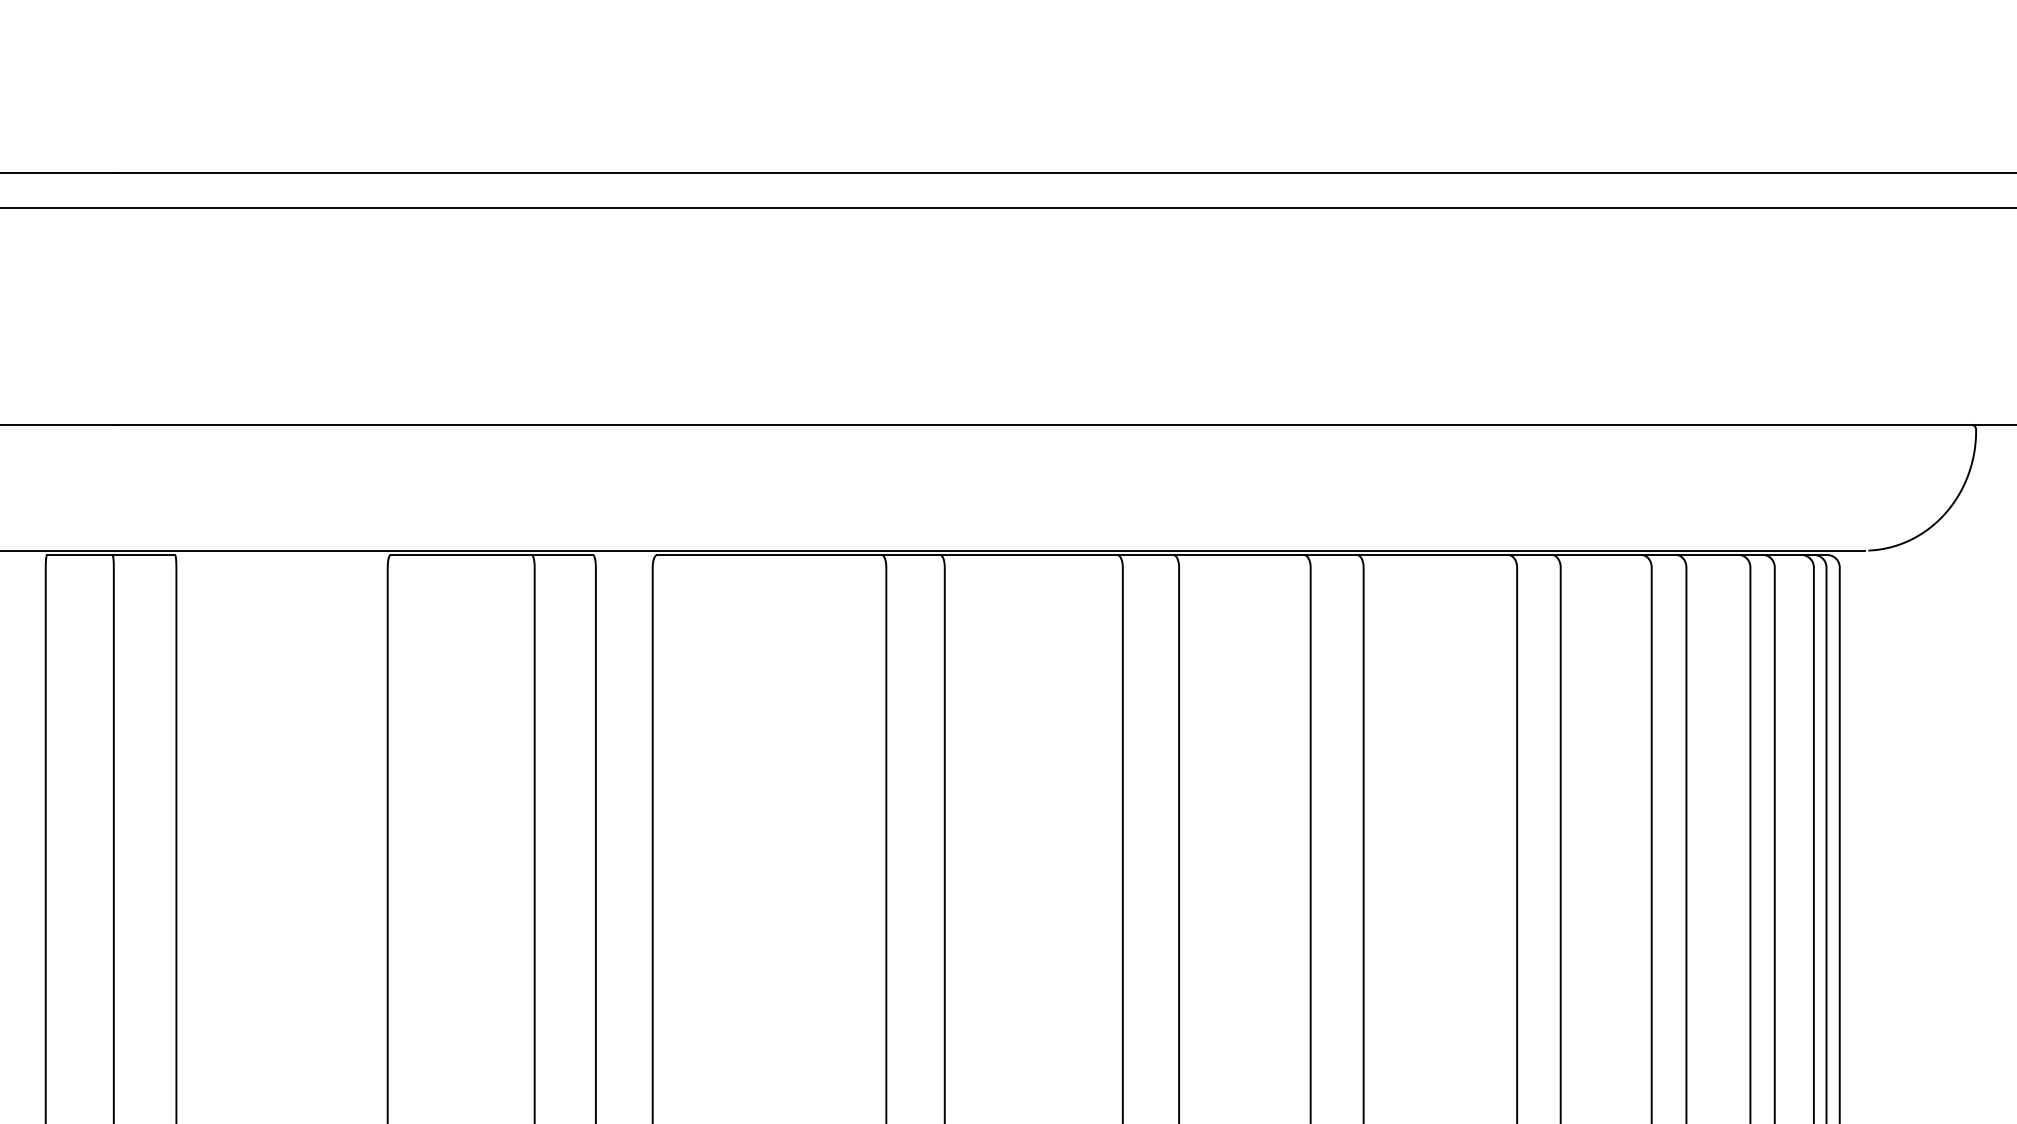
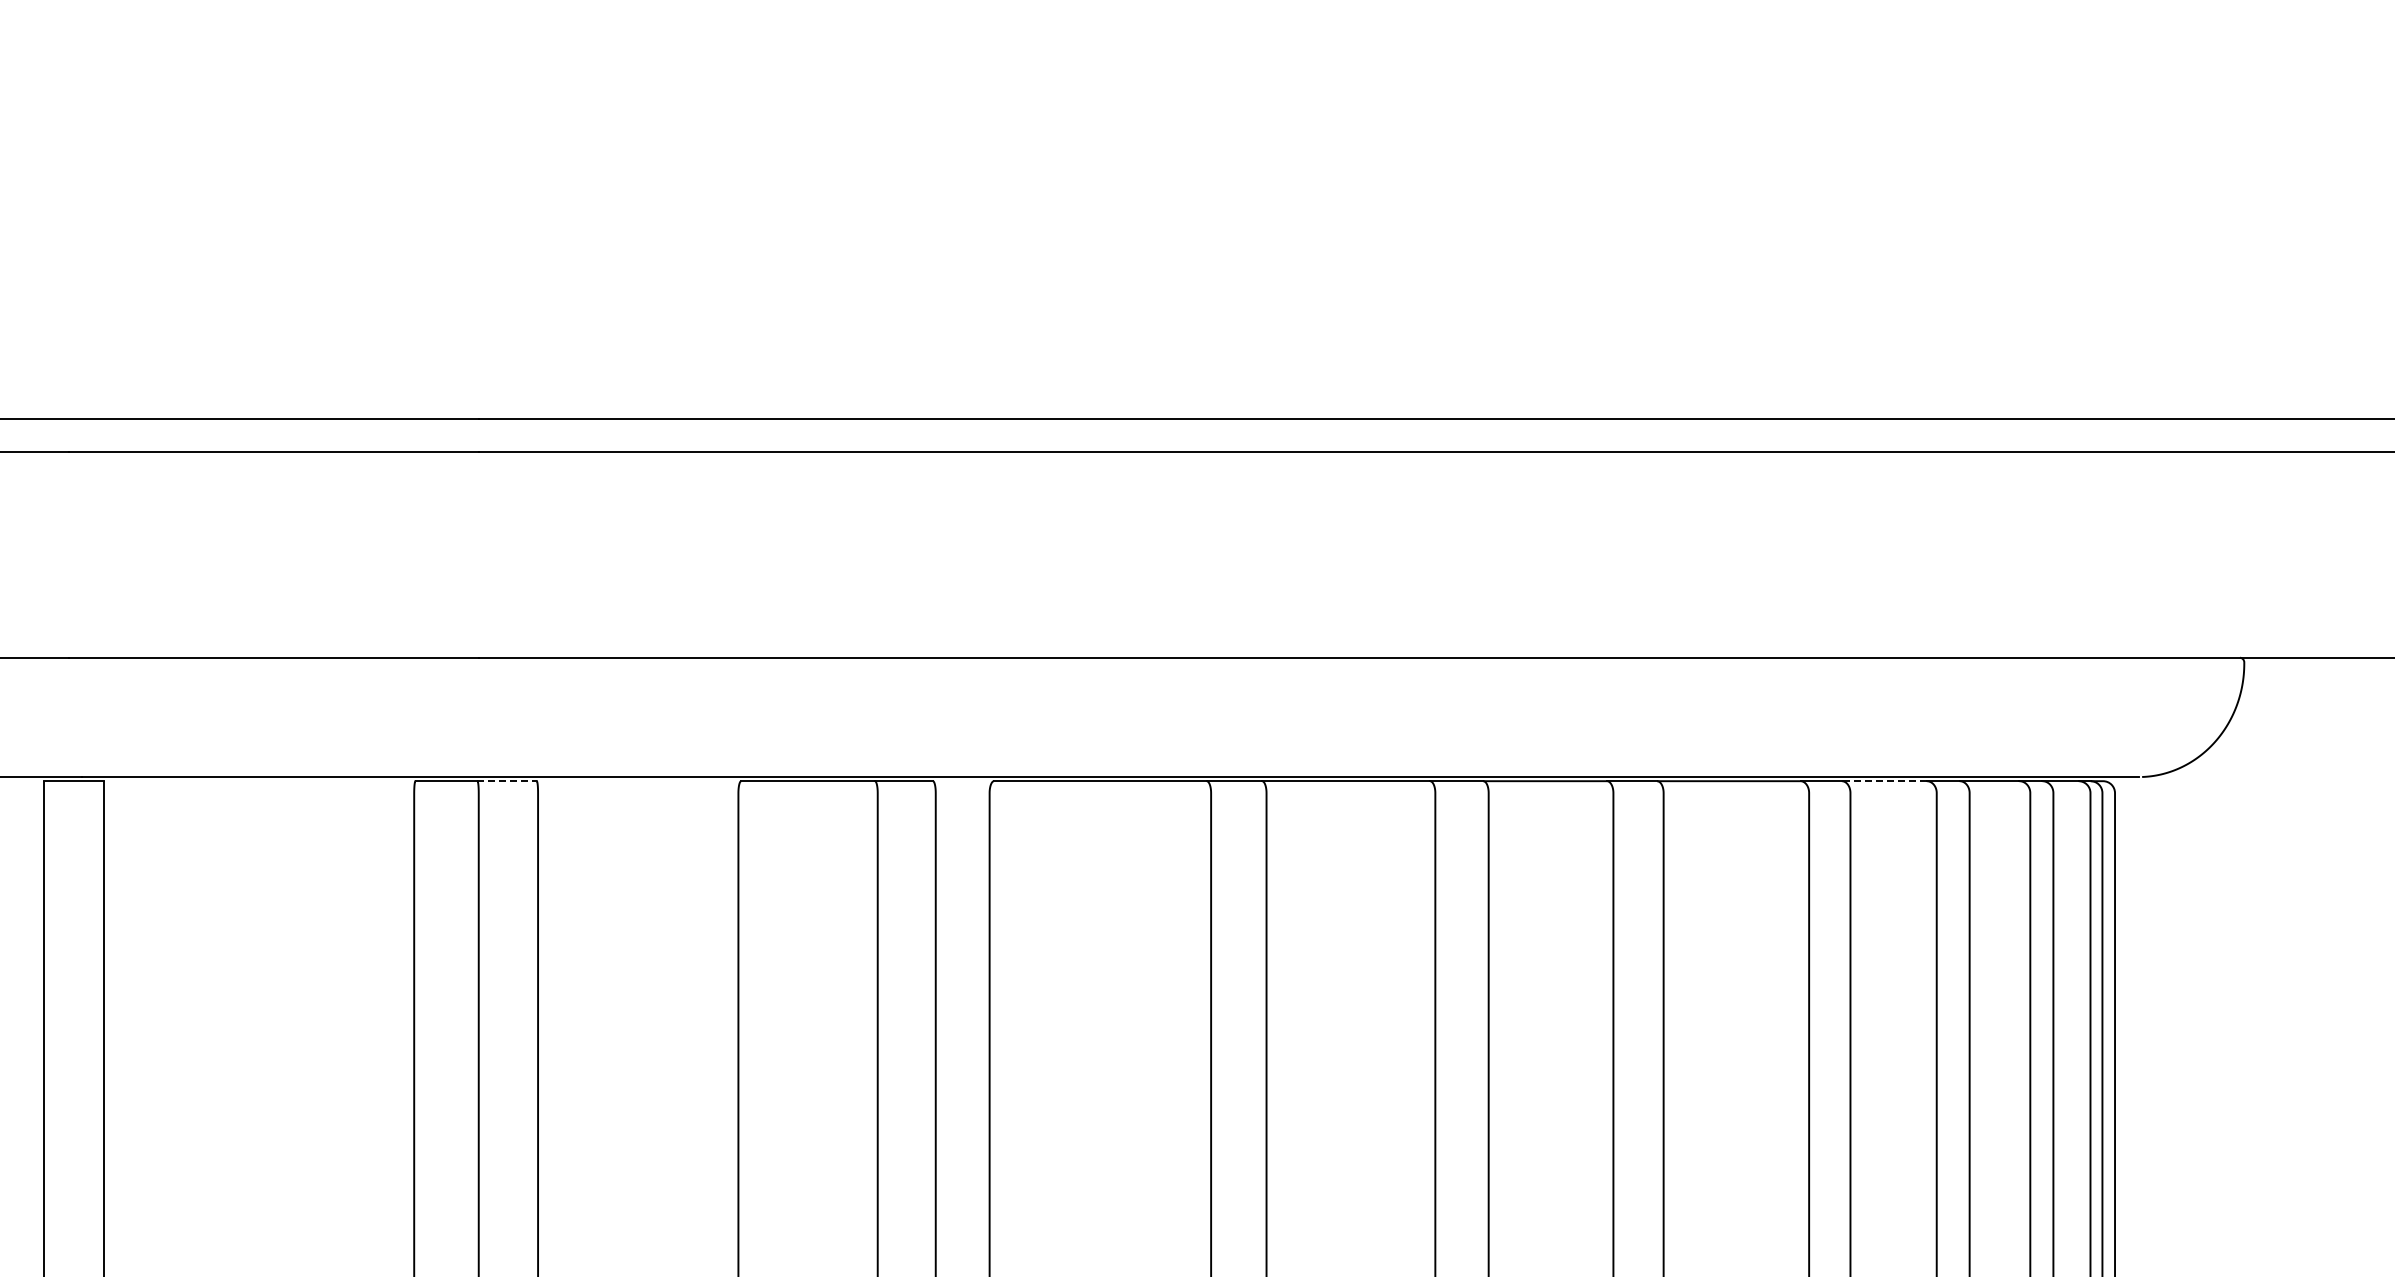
line: (144, 555) -> (507, 781), solid -> dashed
line: (1595, 555) -> (1883, 781), solid -> dashed

